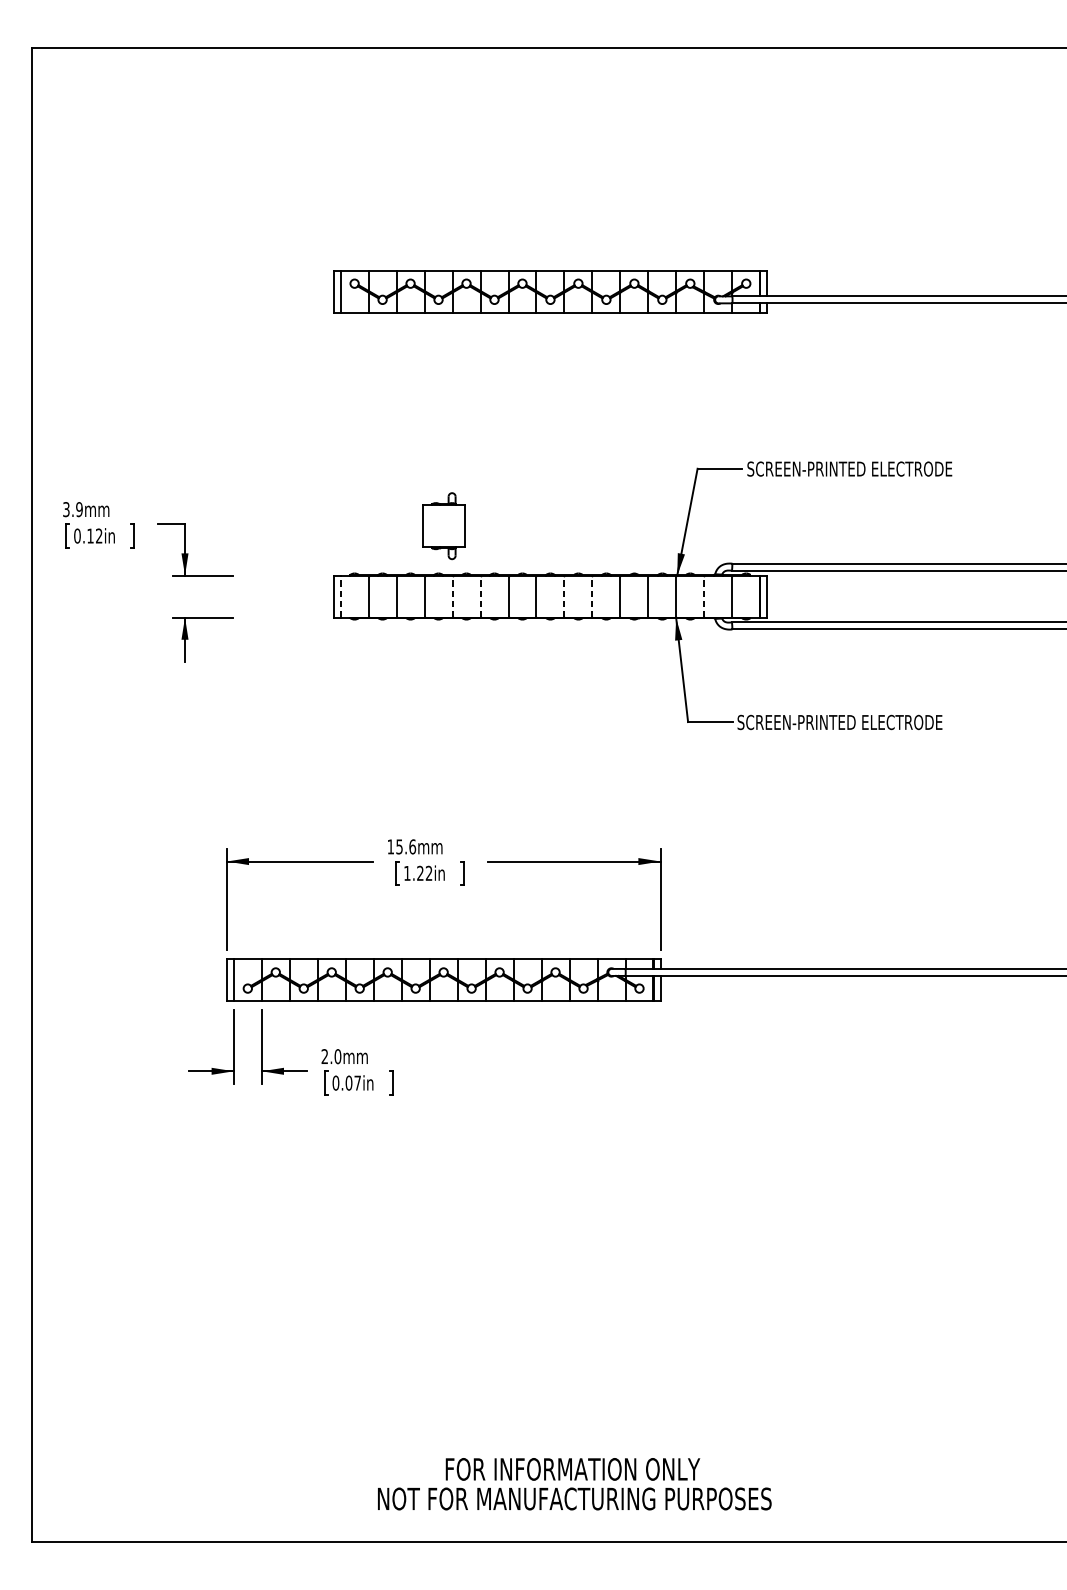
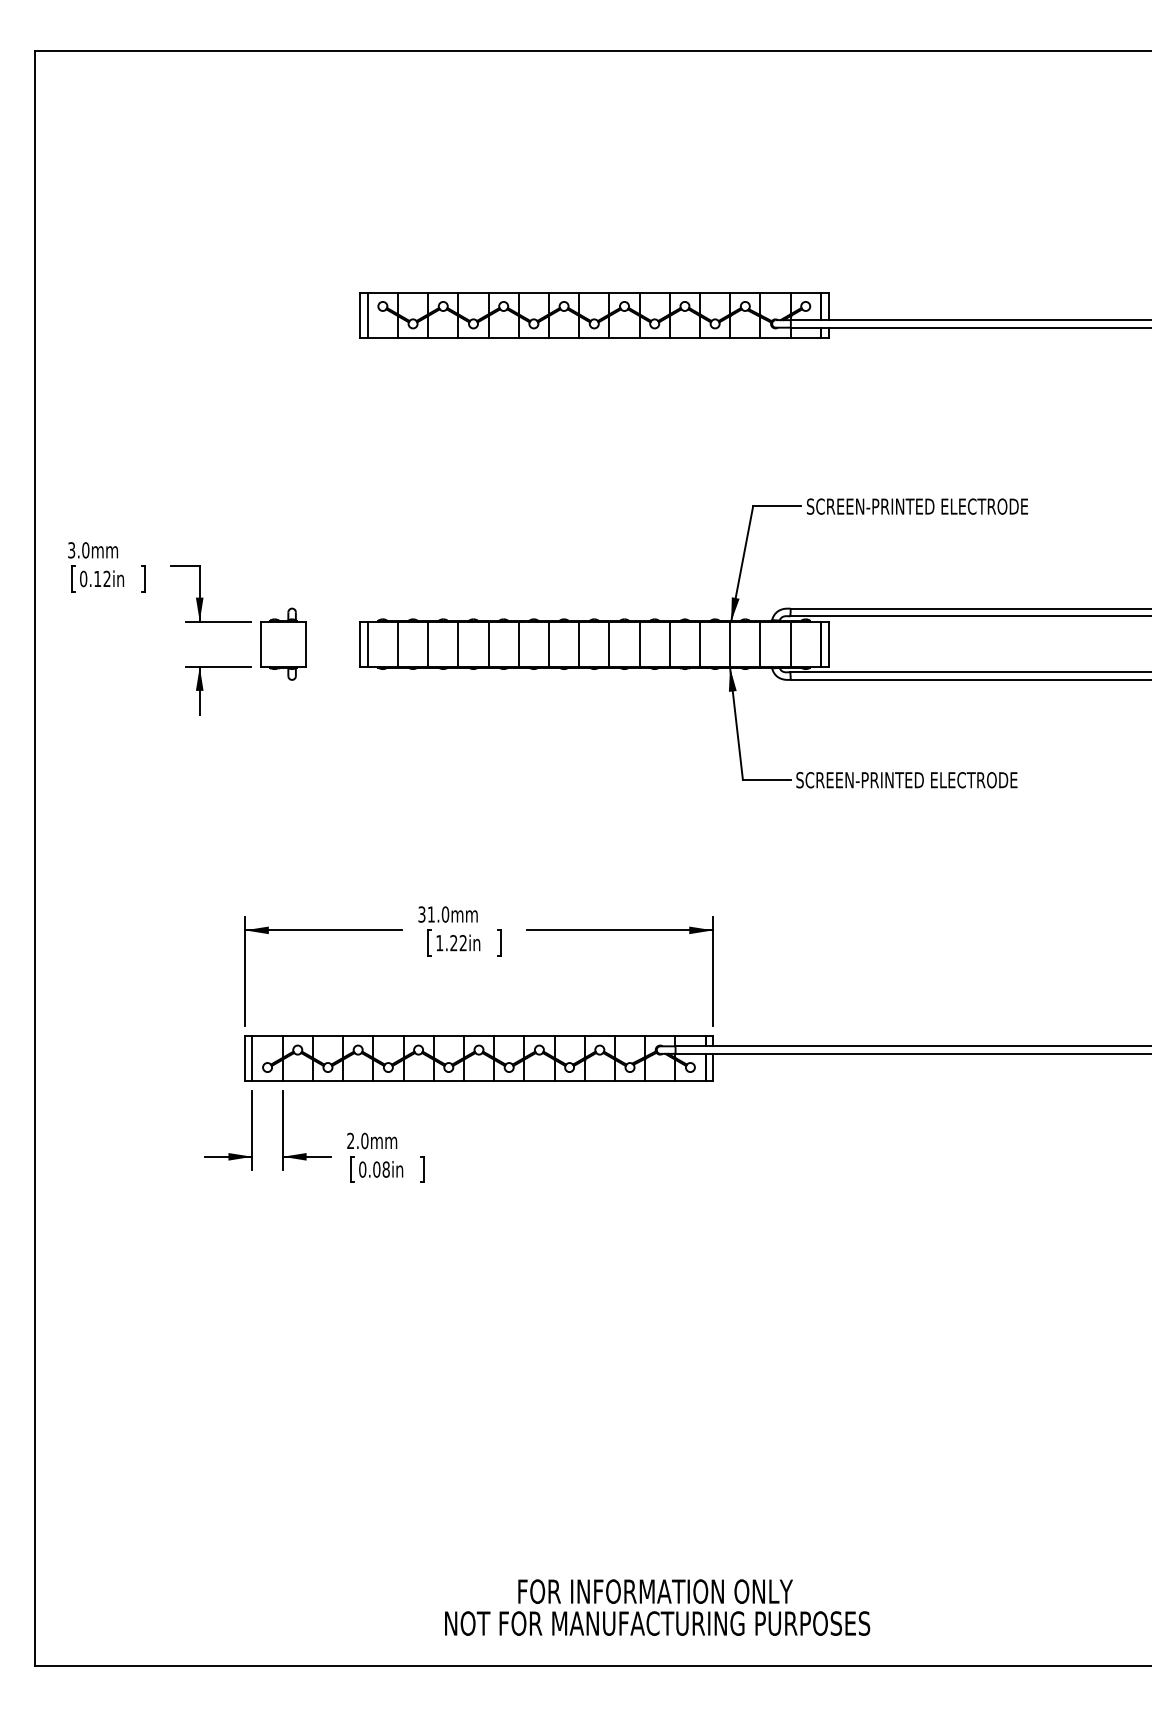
text: (79, 509) -> (85, 550), 3.9mm -> 3.0mm
part: (444, 525) -> (283, 643), moved
line: (340, 596) -> (367, 644), dashed -> solid
line: (452, 596) -> (488, 644), dashed -> solid
line: (480, 596) -> (518, 644), dashed -> solid
line: (564, 596) -> (609, 644), dashed -> solid
line: (592, 596) -> (639, 644), dashed -> solid
line: (704, 596) -> (760, 644), dashed -> solid
text: (401, 846) -> (433, 914), 15.6mm -> 31.0mm
text: (357, 1083) -> (385, 1169), 0.07in -> 0.08in
text: (574, 1484) -> (657, 1607), moved

